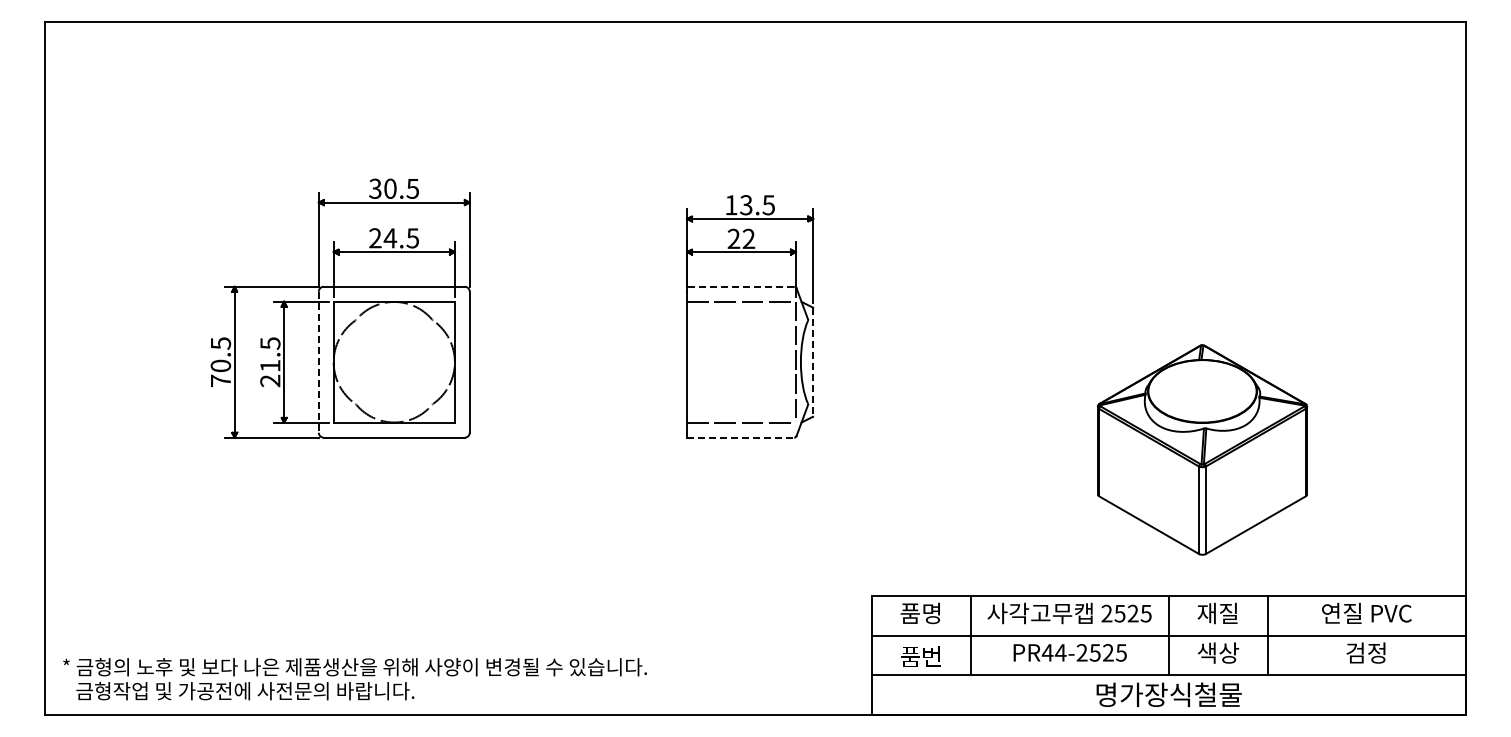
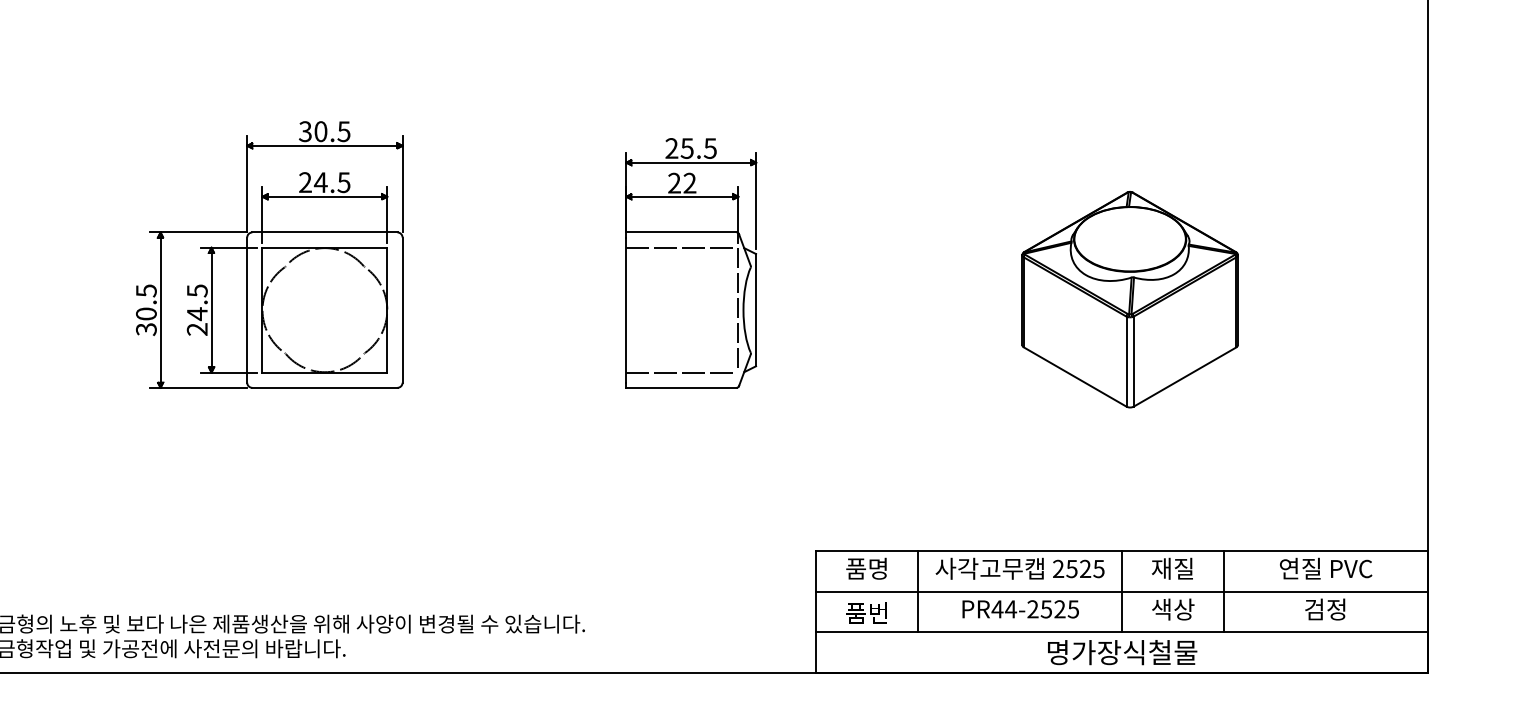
text: (738, 205) -> (679, 148), 13.5 -> 25.5
line: (740, 286) -> (681, 232), dashed -> solid
line: (318, 362) -> (246, 310), dashed -> solid
line: (813, 362) -> (756, 310), dashed -> solid
text: (270, 365) -> (197, 313), 21.5 -> 24.5
text: (220, 380) -> (146, 328), 70.5 -> 30.5
line: (740, 437) -> (681, 387), dashed -> solid
part: (1202, 449) -> (1130, 299), moved

